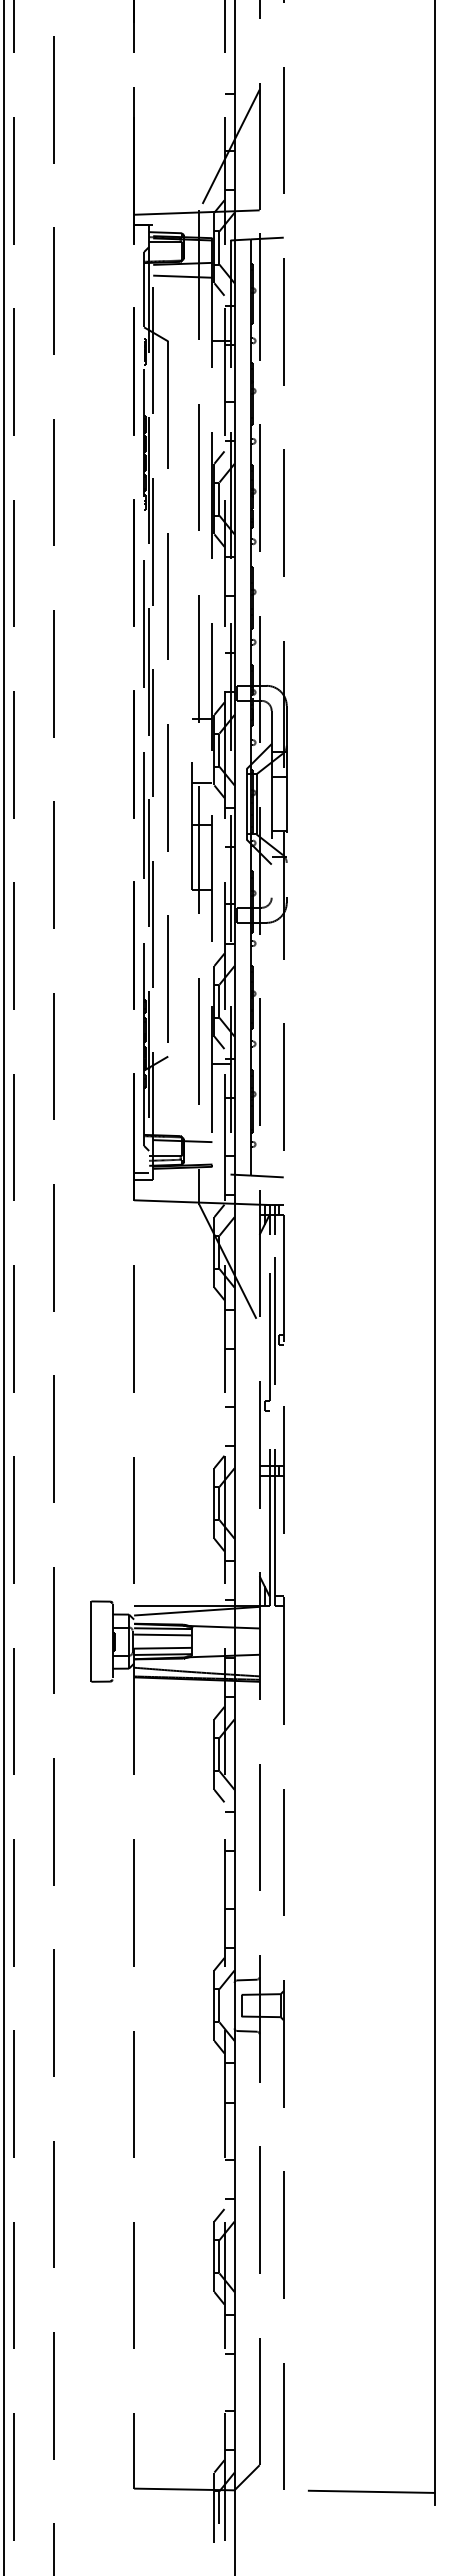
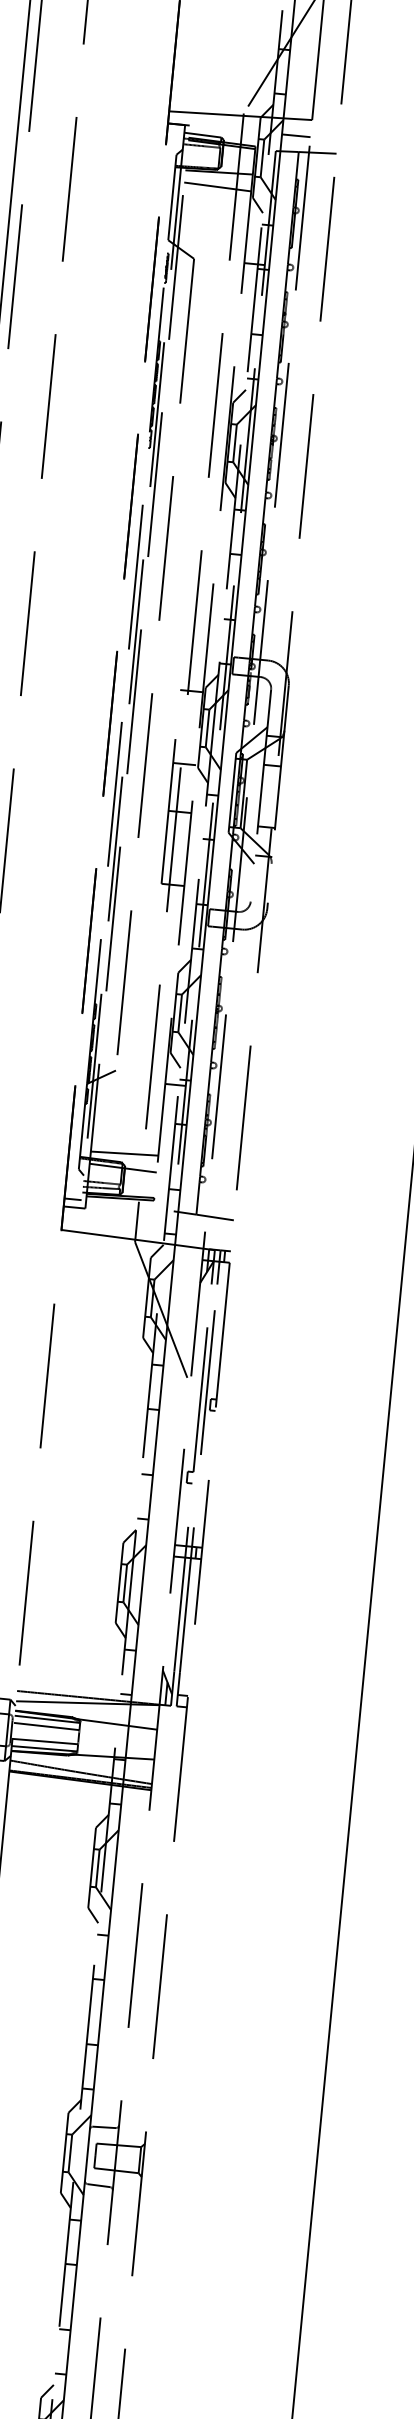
line: (246, 225) -> (295, 135), added
line: (182, 1128) -> (124, 1153), added

